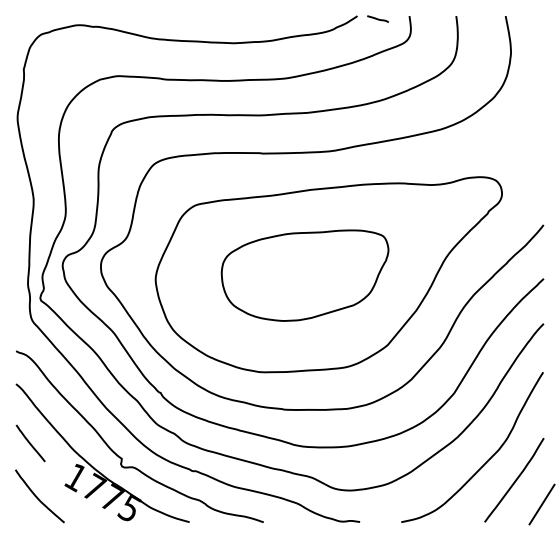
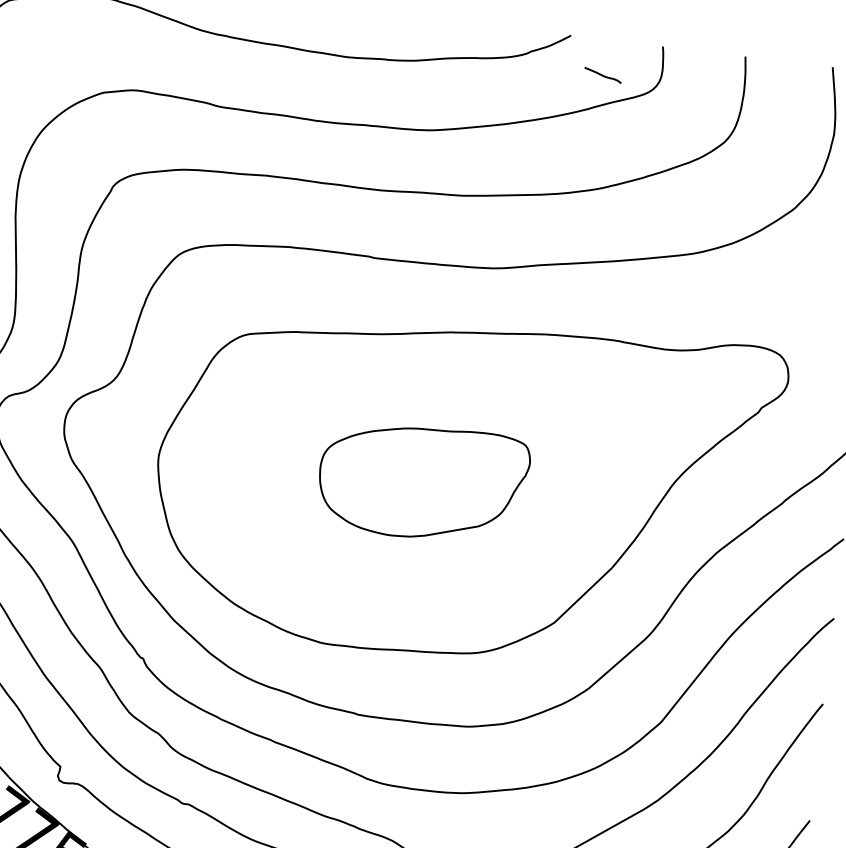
line: (377, 18) -> (602, 74), moved
part: (304, 275) -> (422, 482), size x0.7

